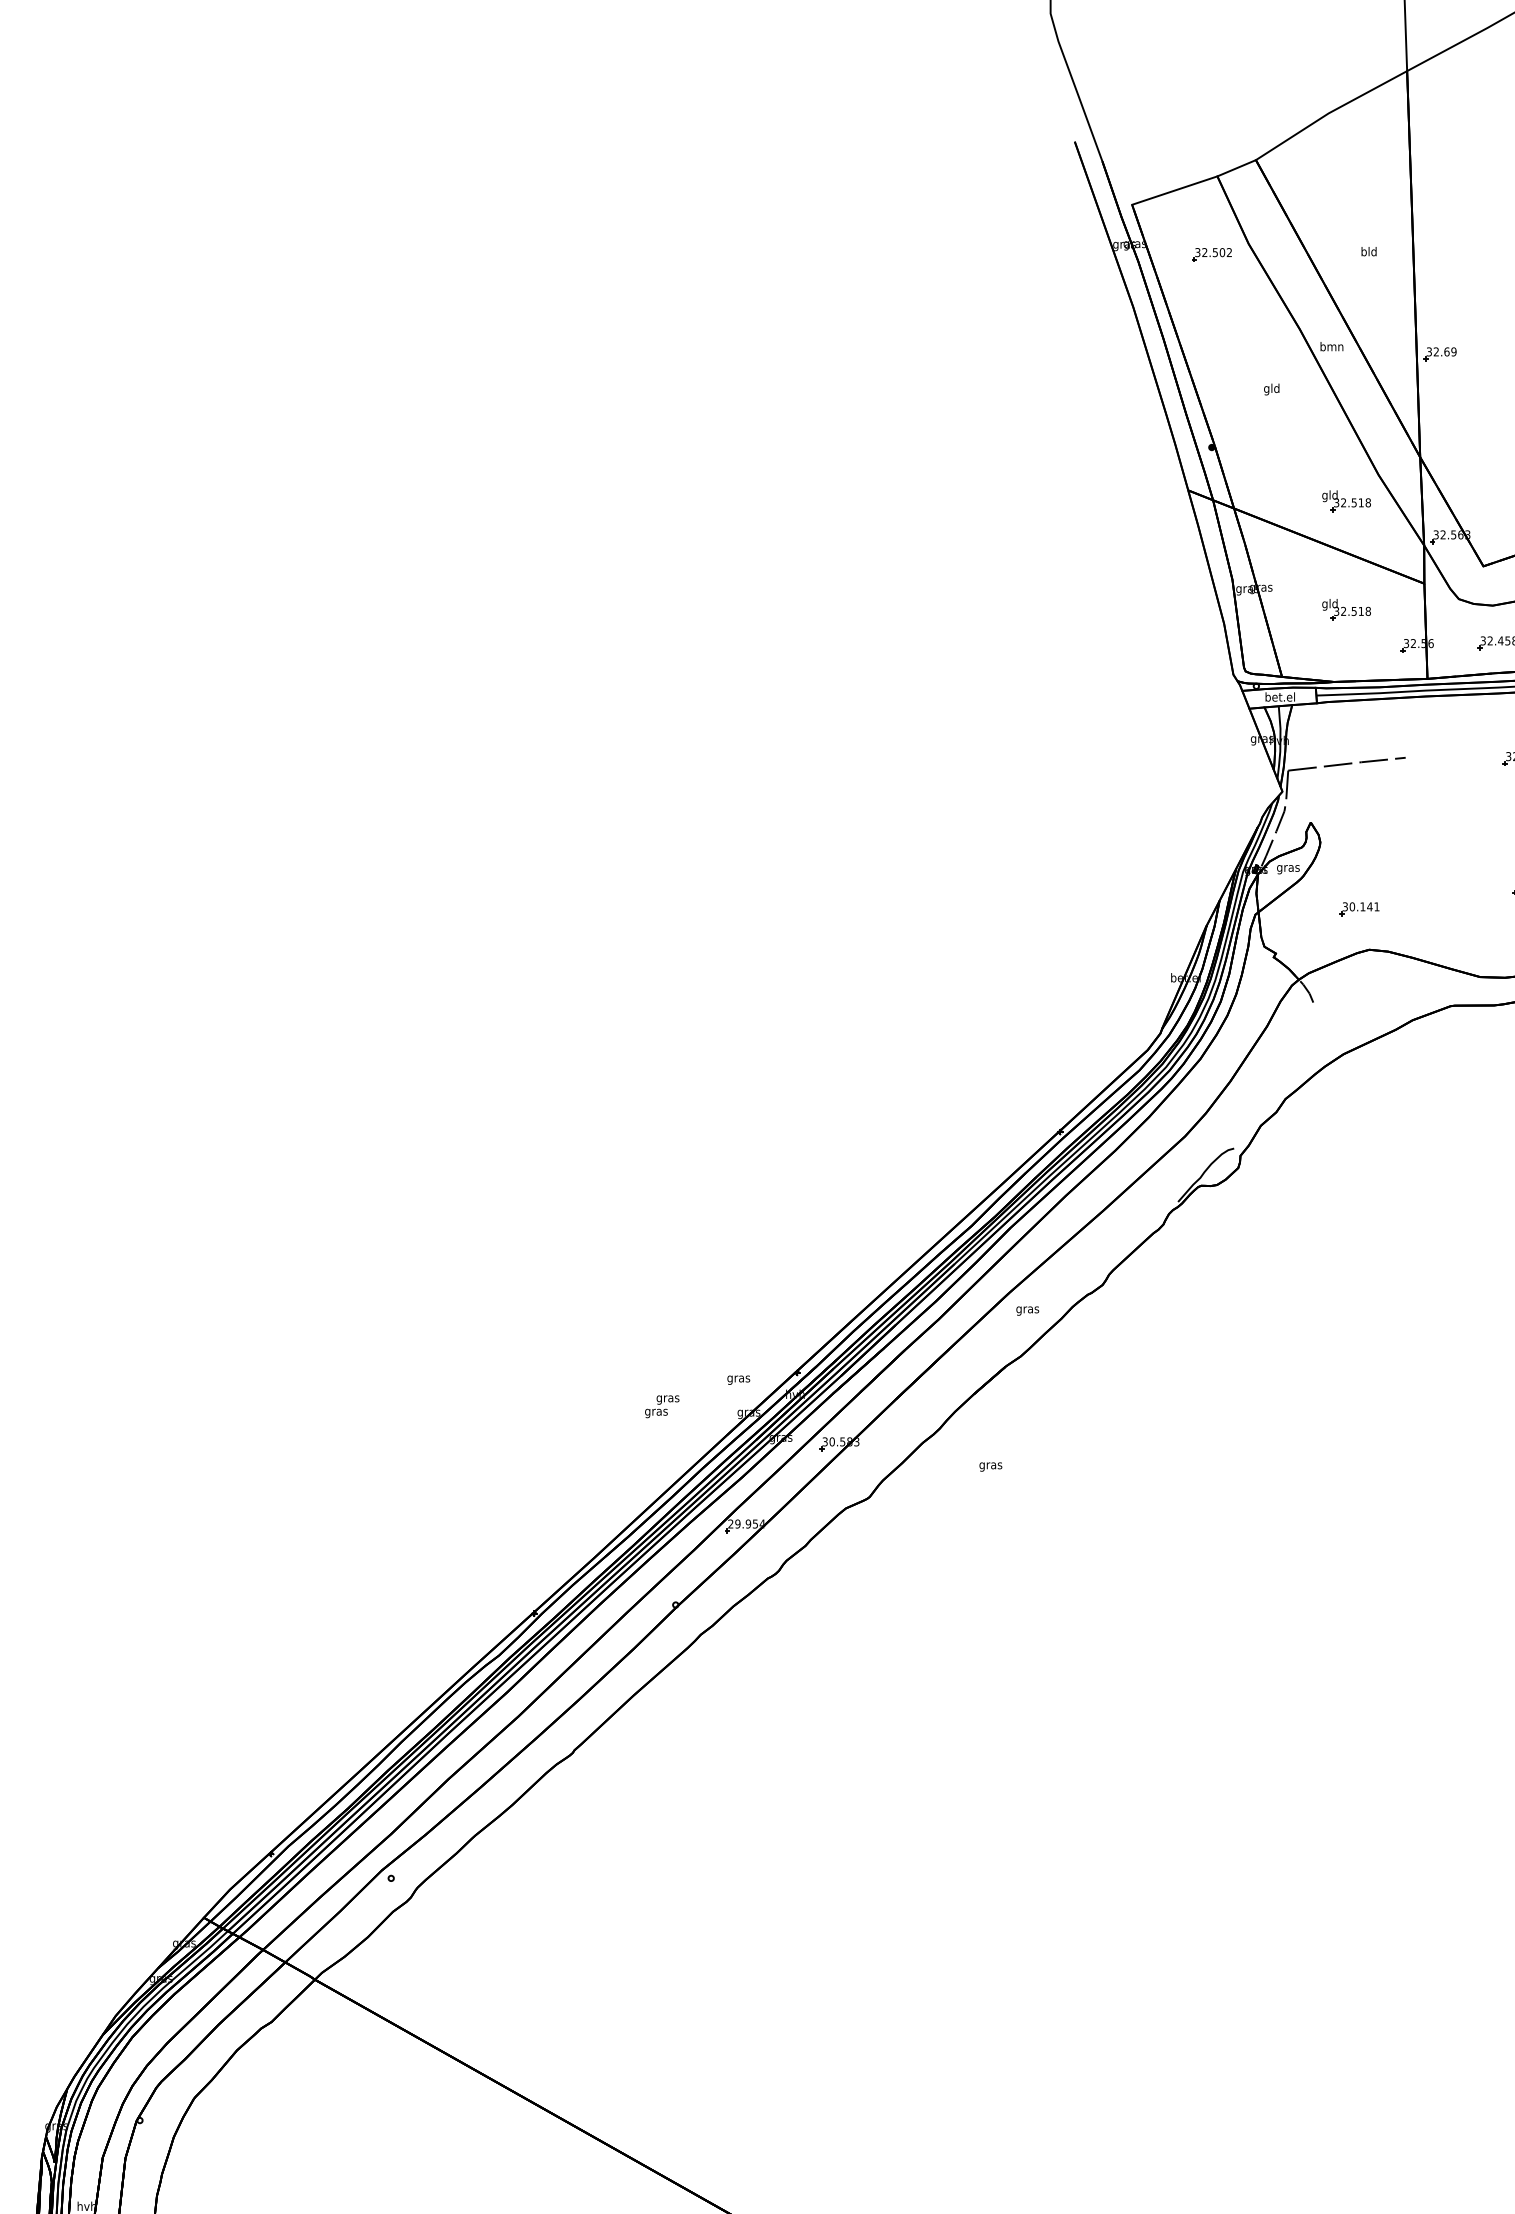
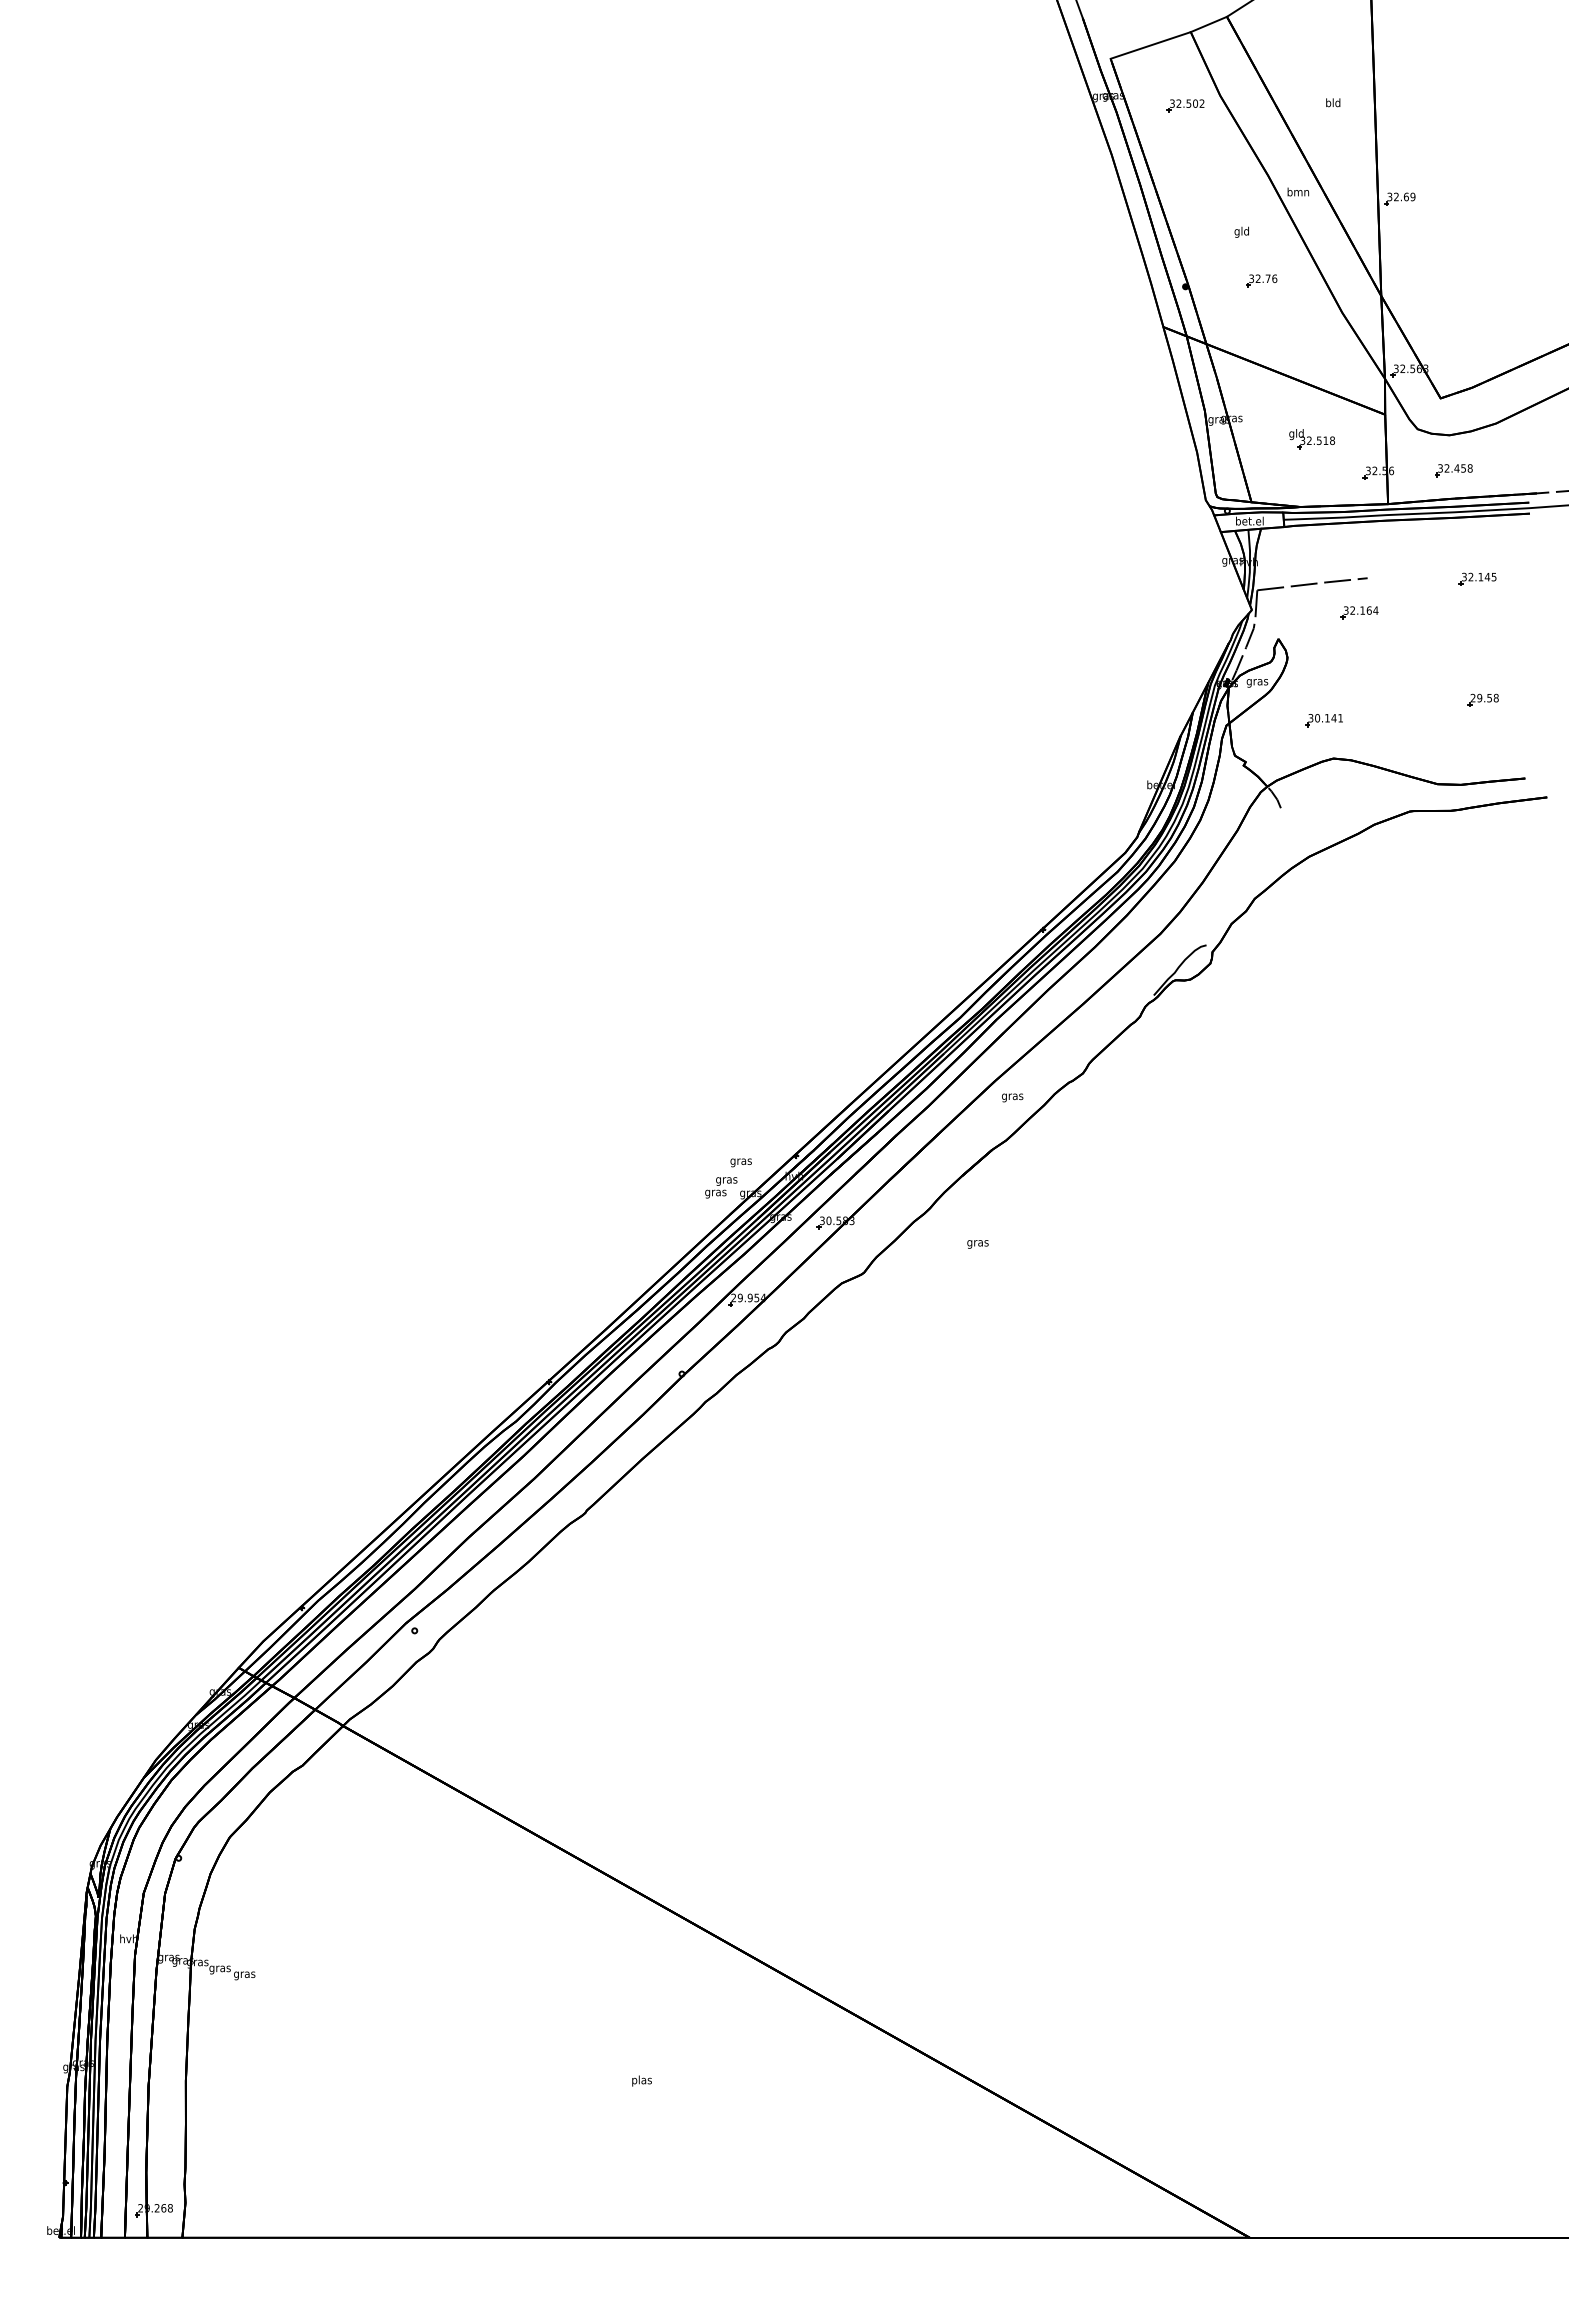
part: (1292, 440) -> (1261, 280), added
part: (1345, 501) -> (1311, 337), removed
part: (1397, 794) -> (1359, 612), added
text: (662, 1406) -> (721, 1187), moved

